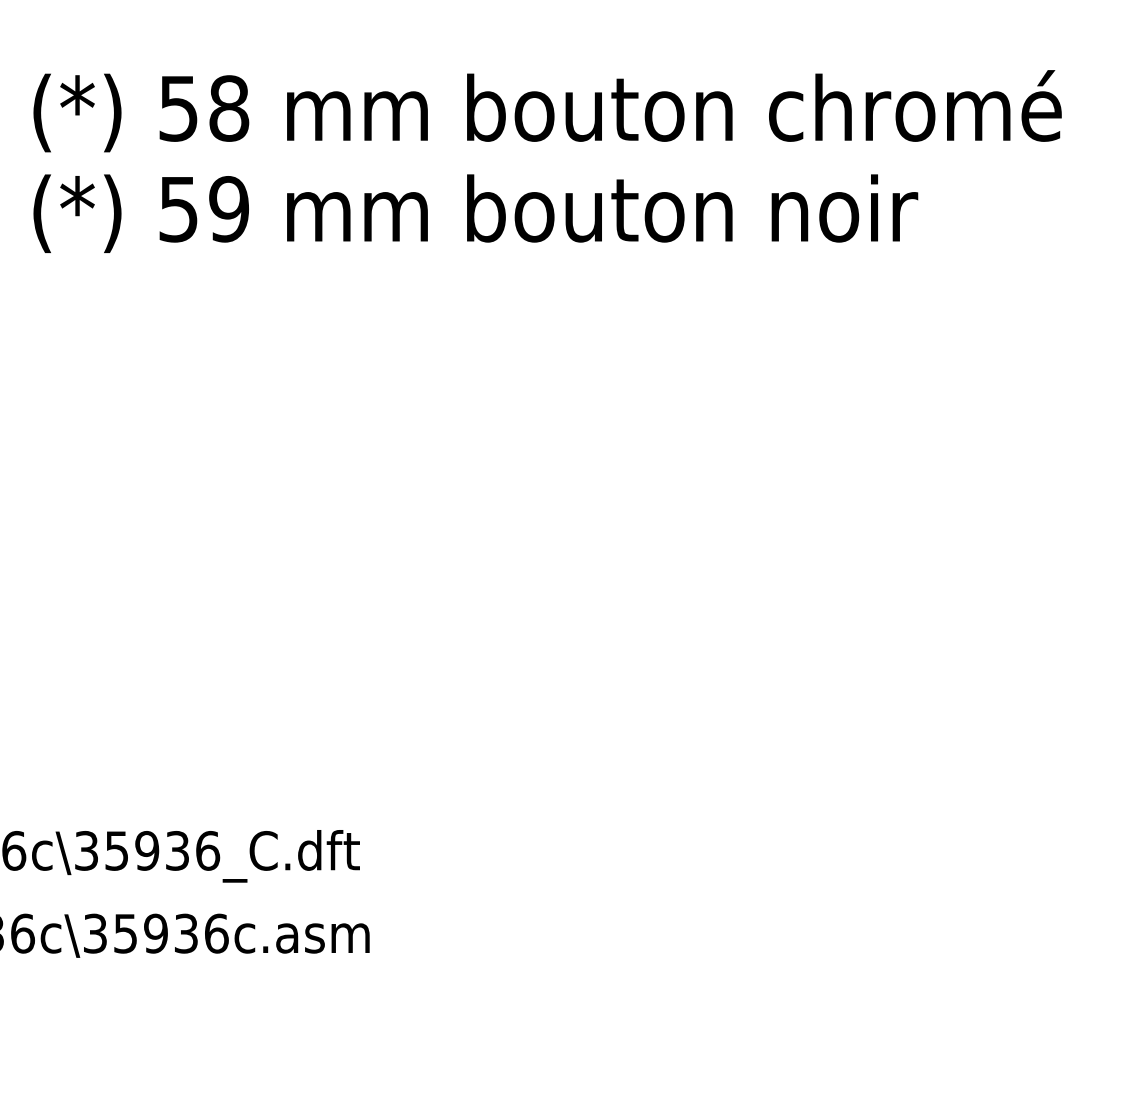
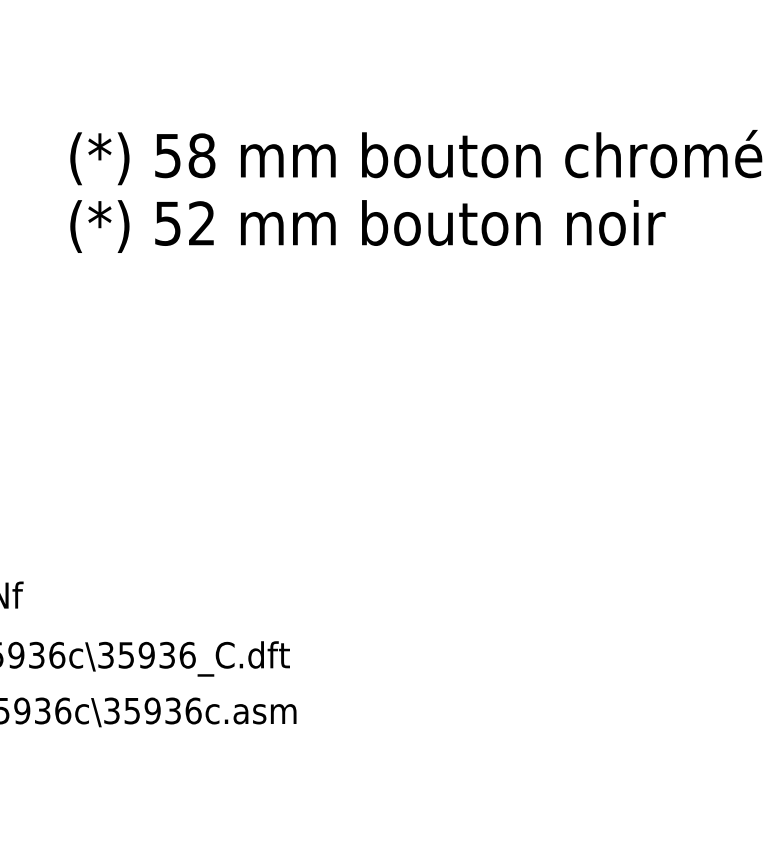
text: (228, 209) -> (201, 223), 59 -> 52

